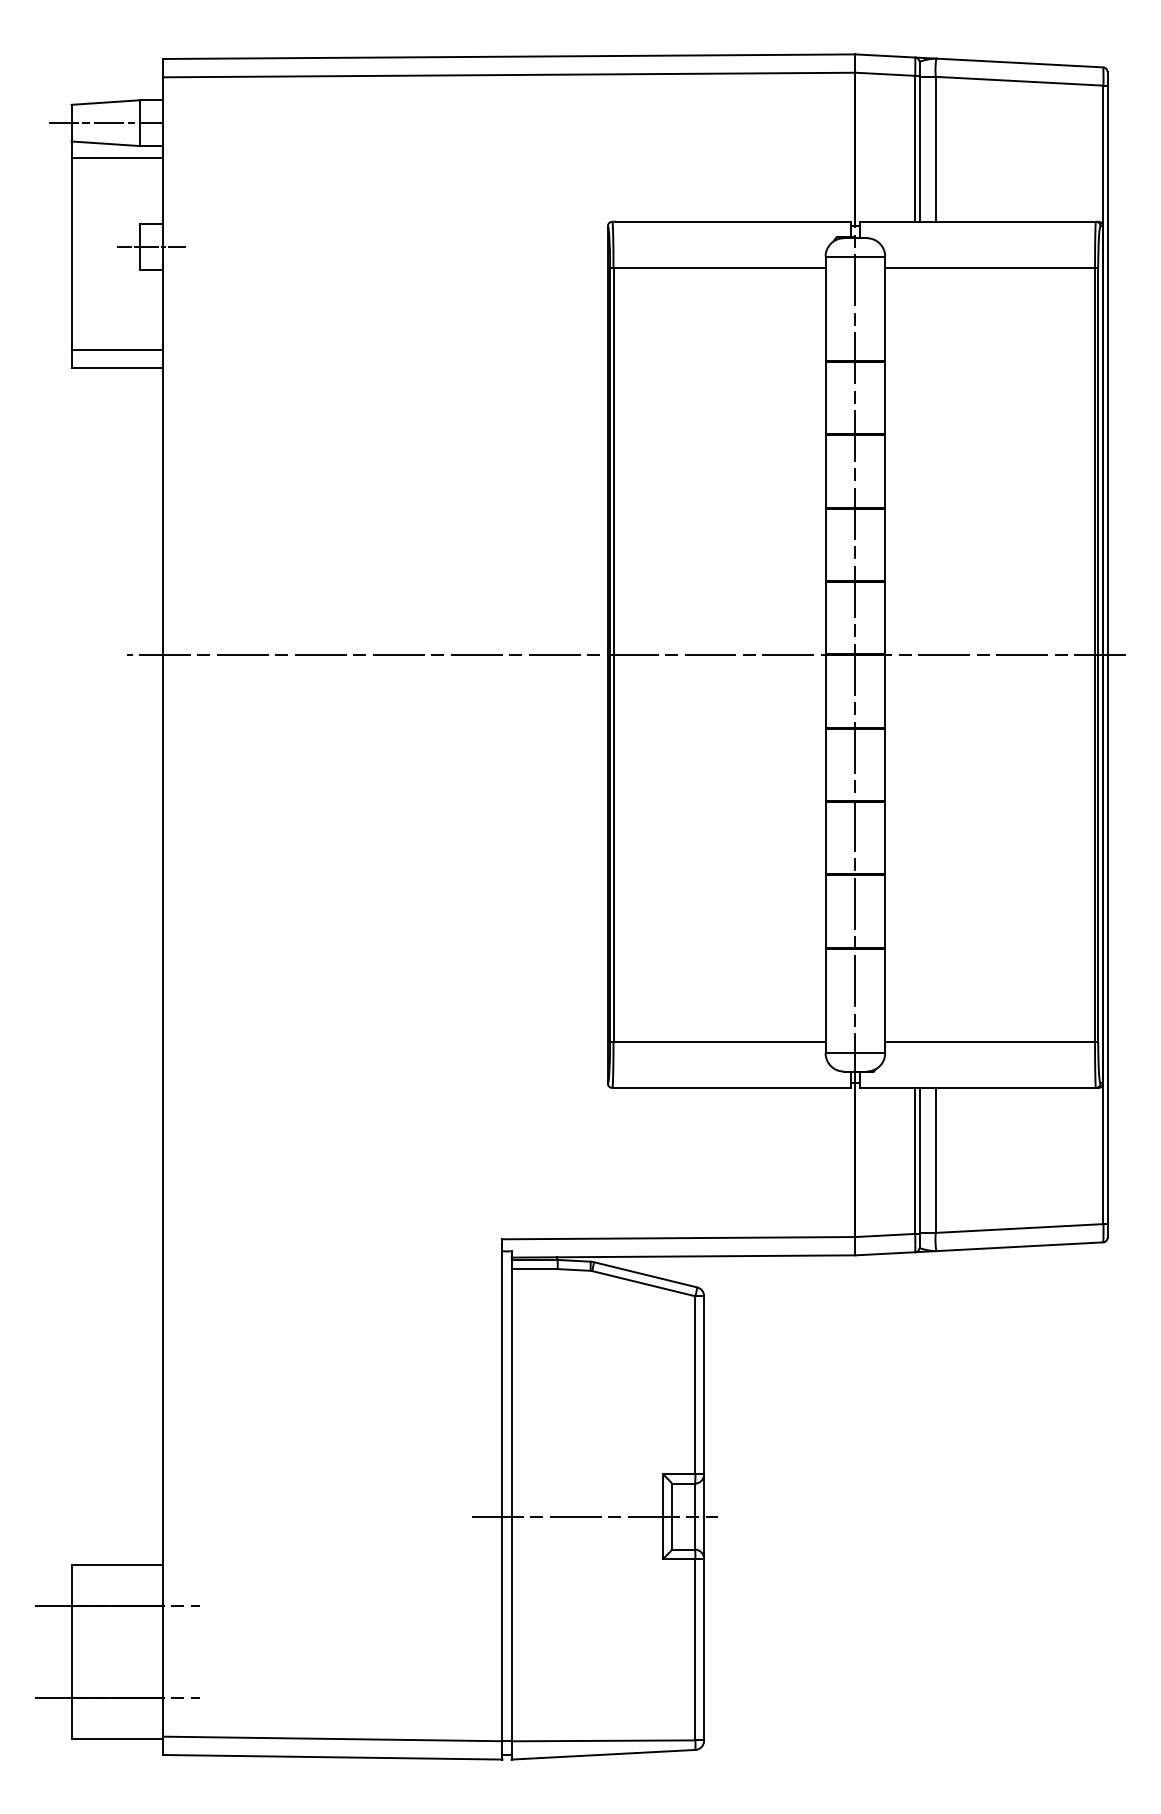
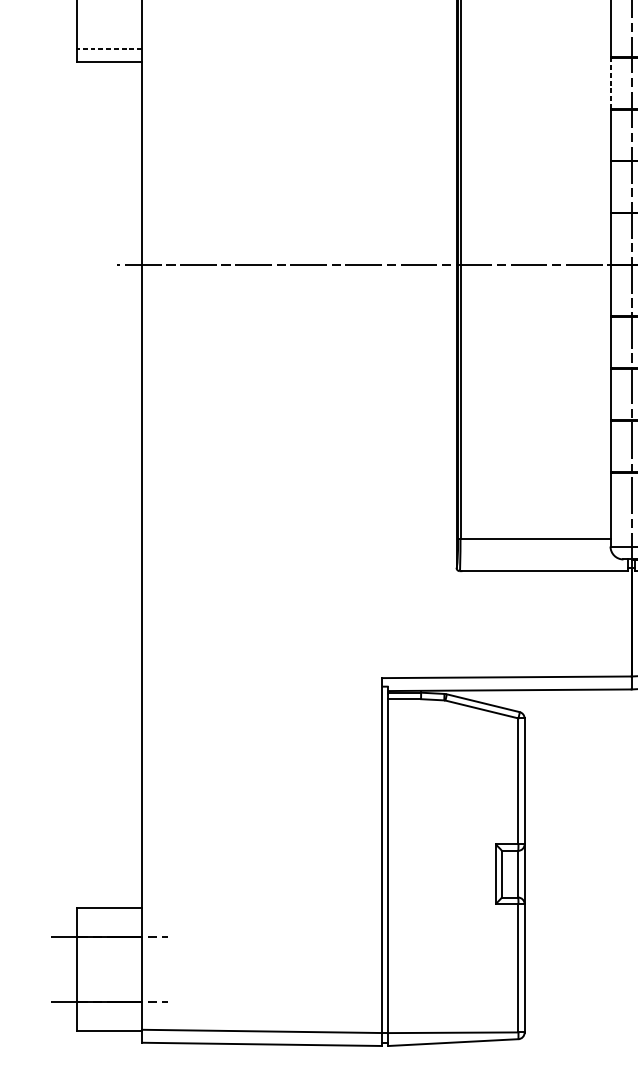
line: (117, 350) -> (109, 49), solid -> dashed
line: (825, 397) -> (610, 82), solid -> dashed
line: (594, 1516) -> (447, 874), removed

